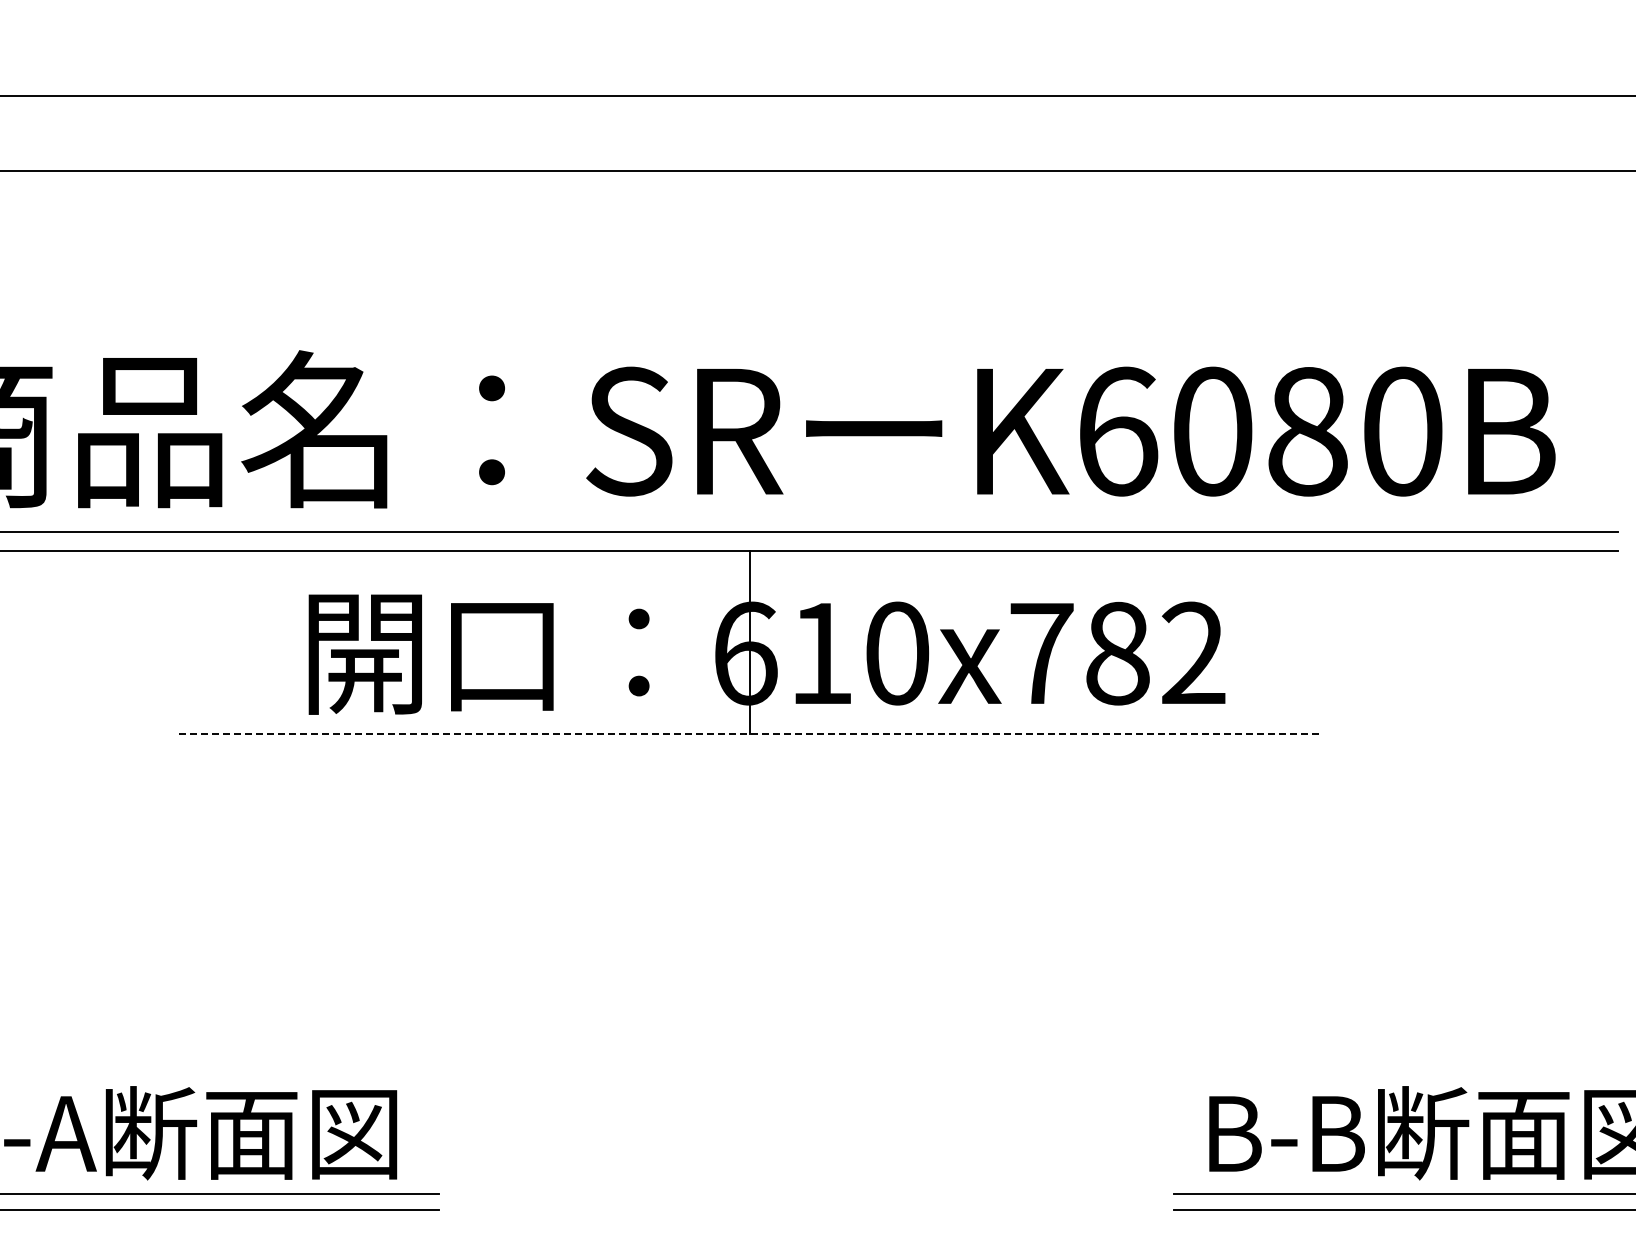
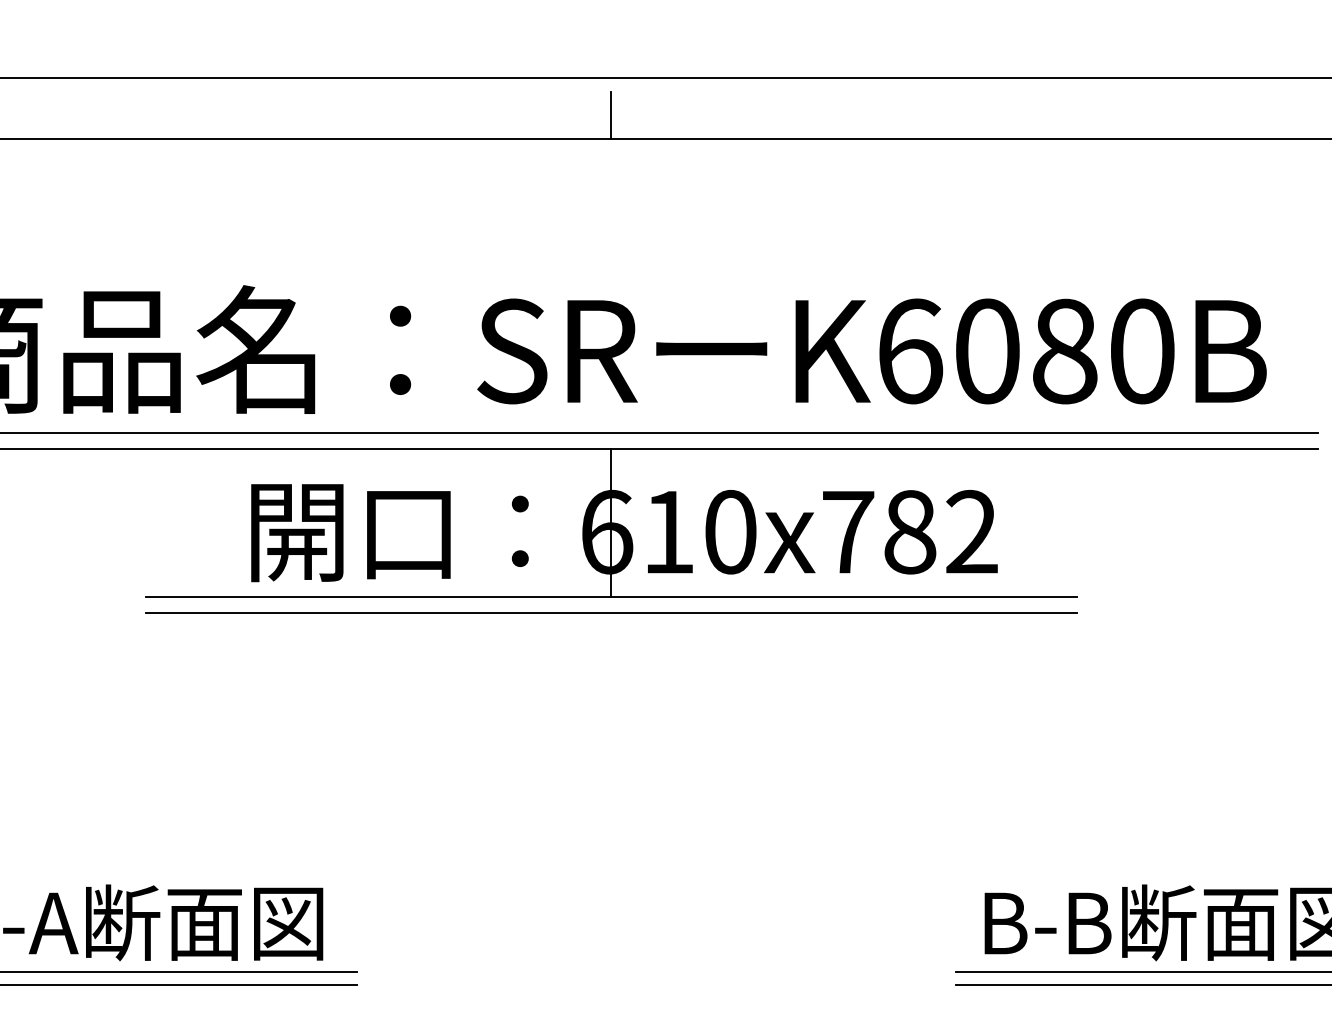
line: (750, 141) -> (611, 115), added
line: (751, 733) -> (611, 597), dashed -> solid
line: (750, 753) -> (611, 613), added

